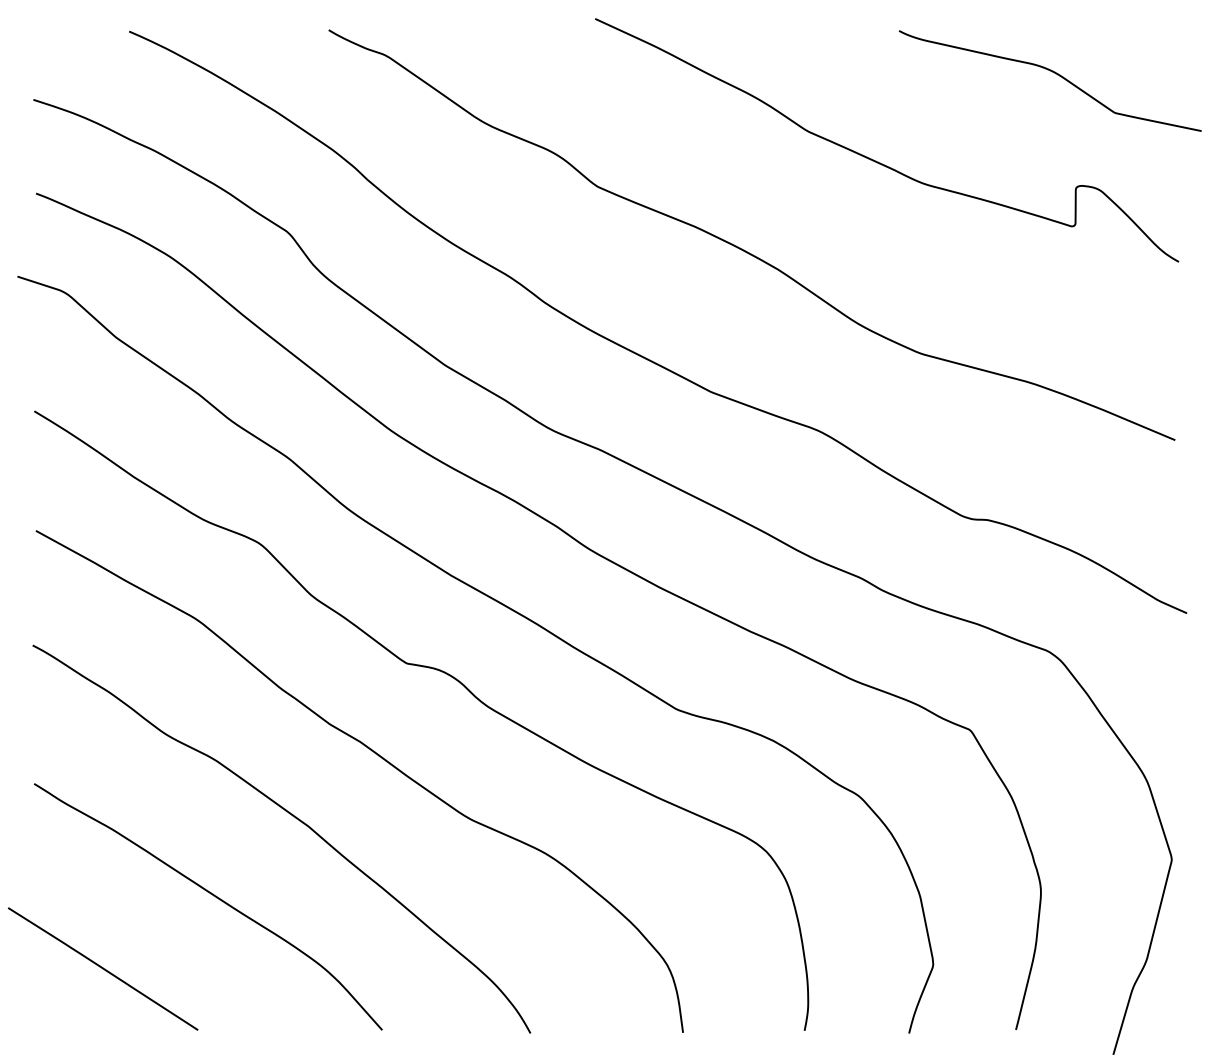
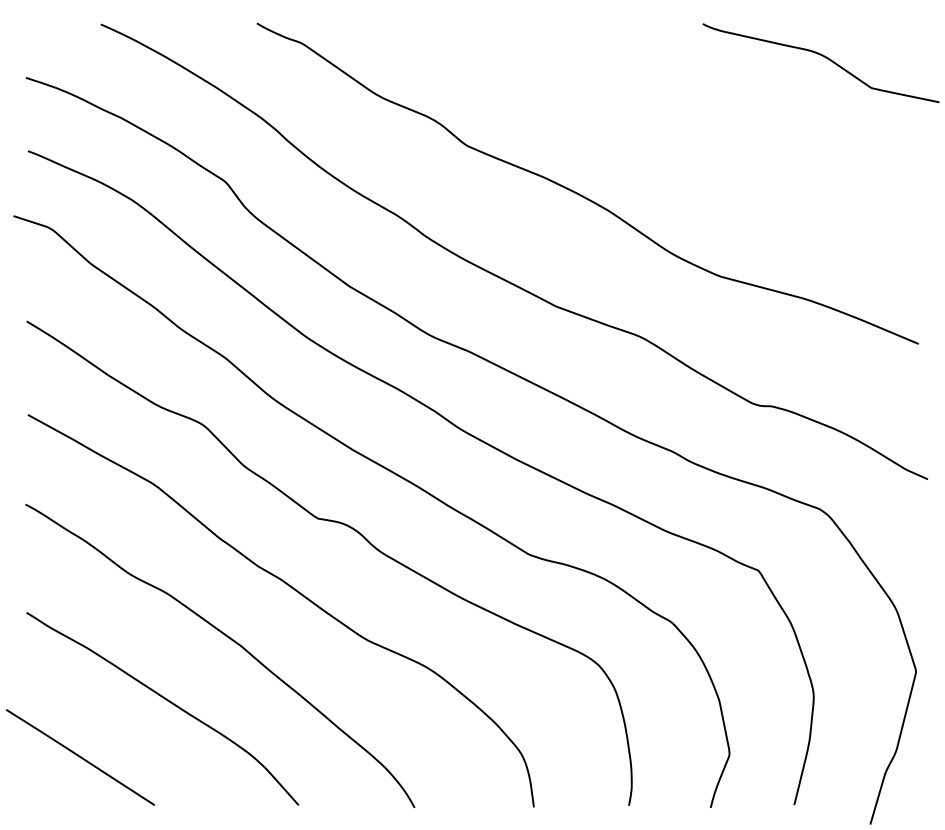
curve: (878, 161) -> (686, 126), removed

